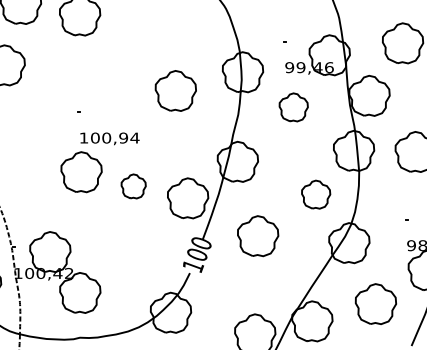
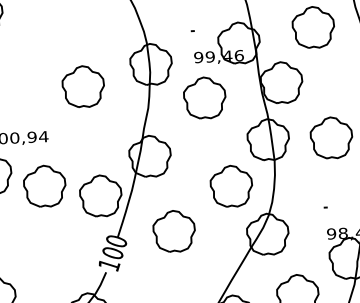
part: (293, 107) -> (204, 98), size x1.43
part: (133, 186) -> (44, 186), size x1.67
part: (316, 194) -> (232, 186), size x1.43

